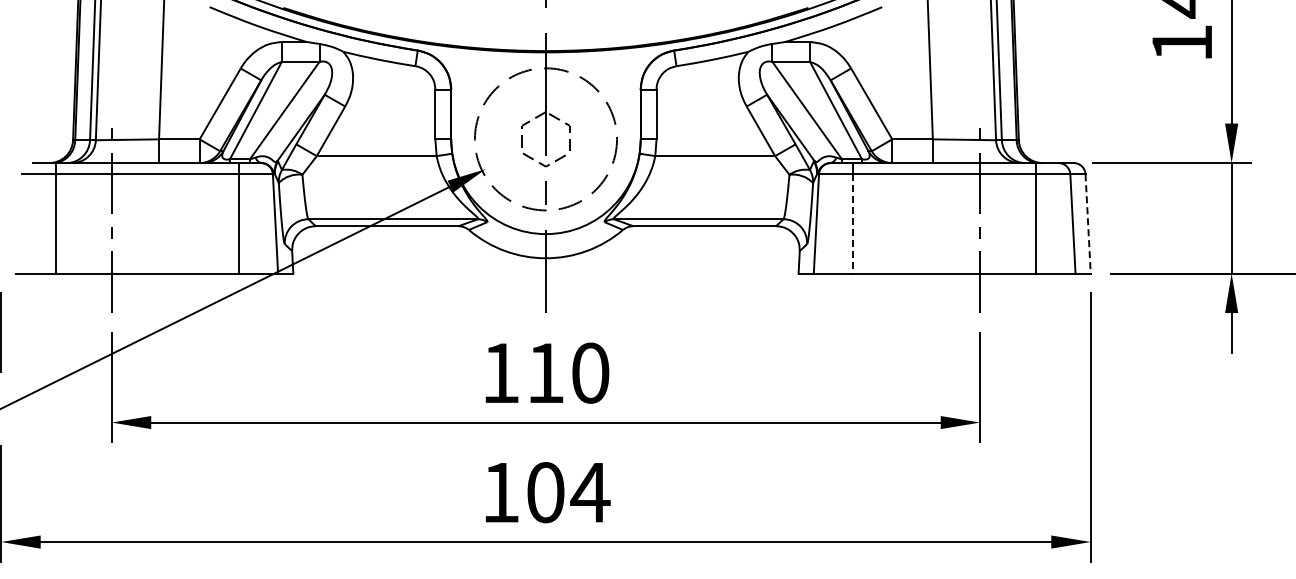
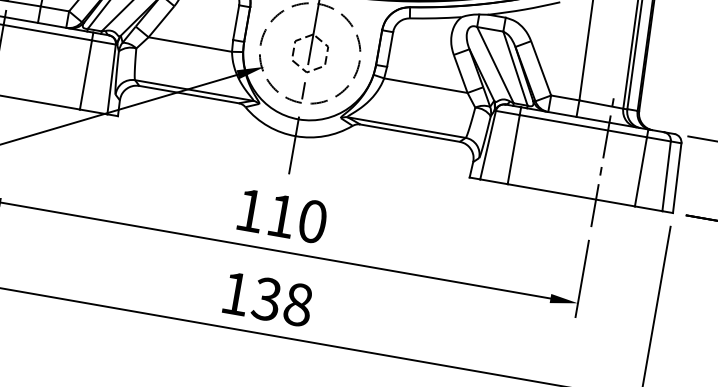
line: (853, 223) -> (513, 149), dashed -> solid
line: (1088, 223) -> (677, 177), dashed -> solid
text: (568, 492) -> (282, 301), 104 -> 138

